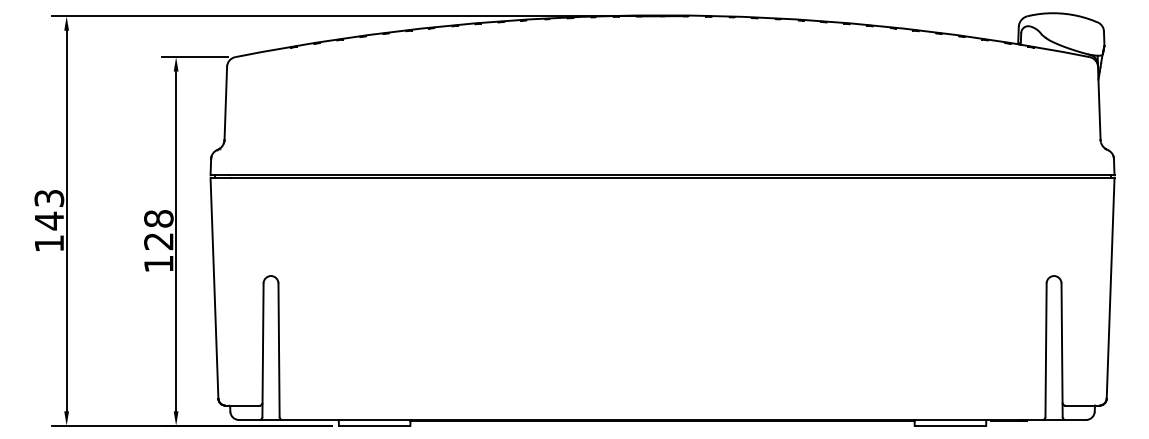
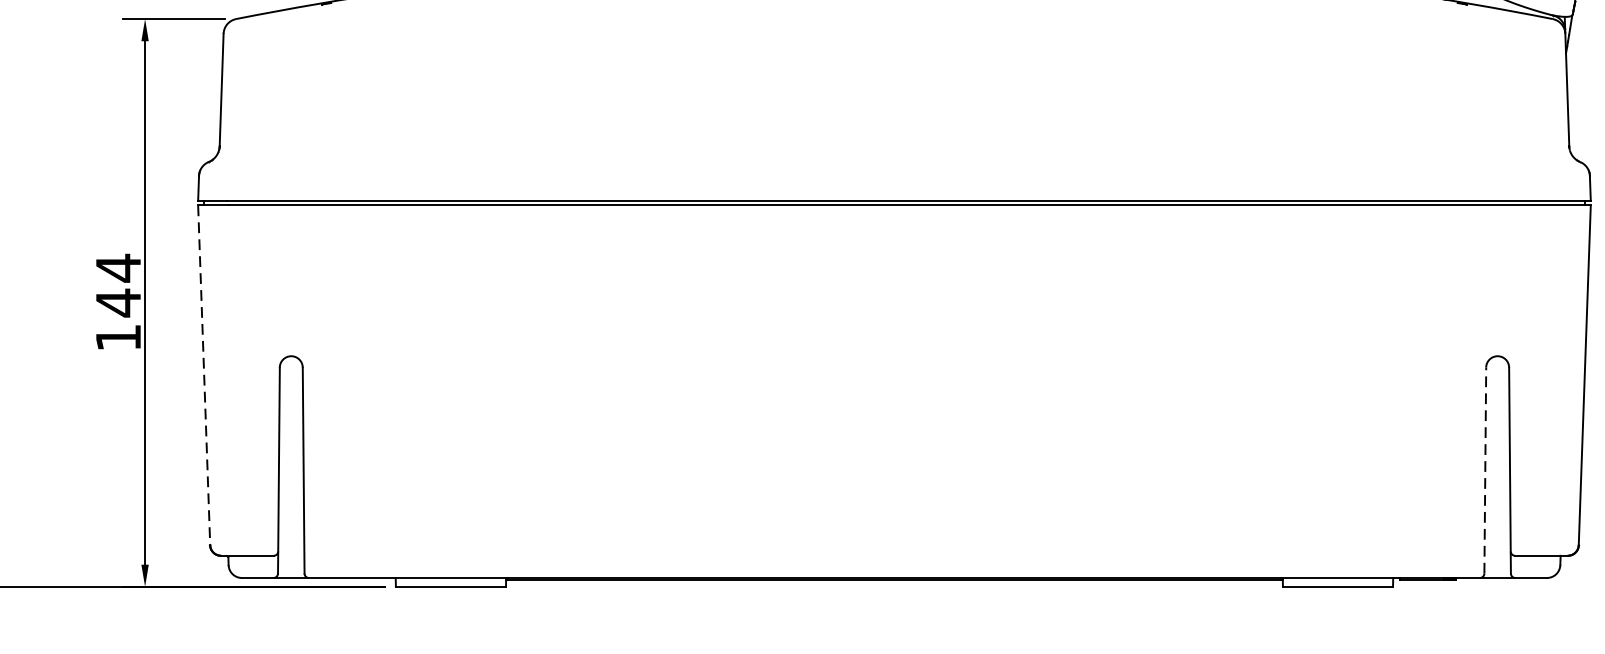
text: (158, 229) -> (117, 284), 128 -> 144
line: (214, 288) -> (204, 375), solid -> dashed
line: (1046, 350) -> (1485, 470), solid -> dashed

